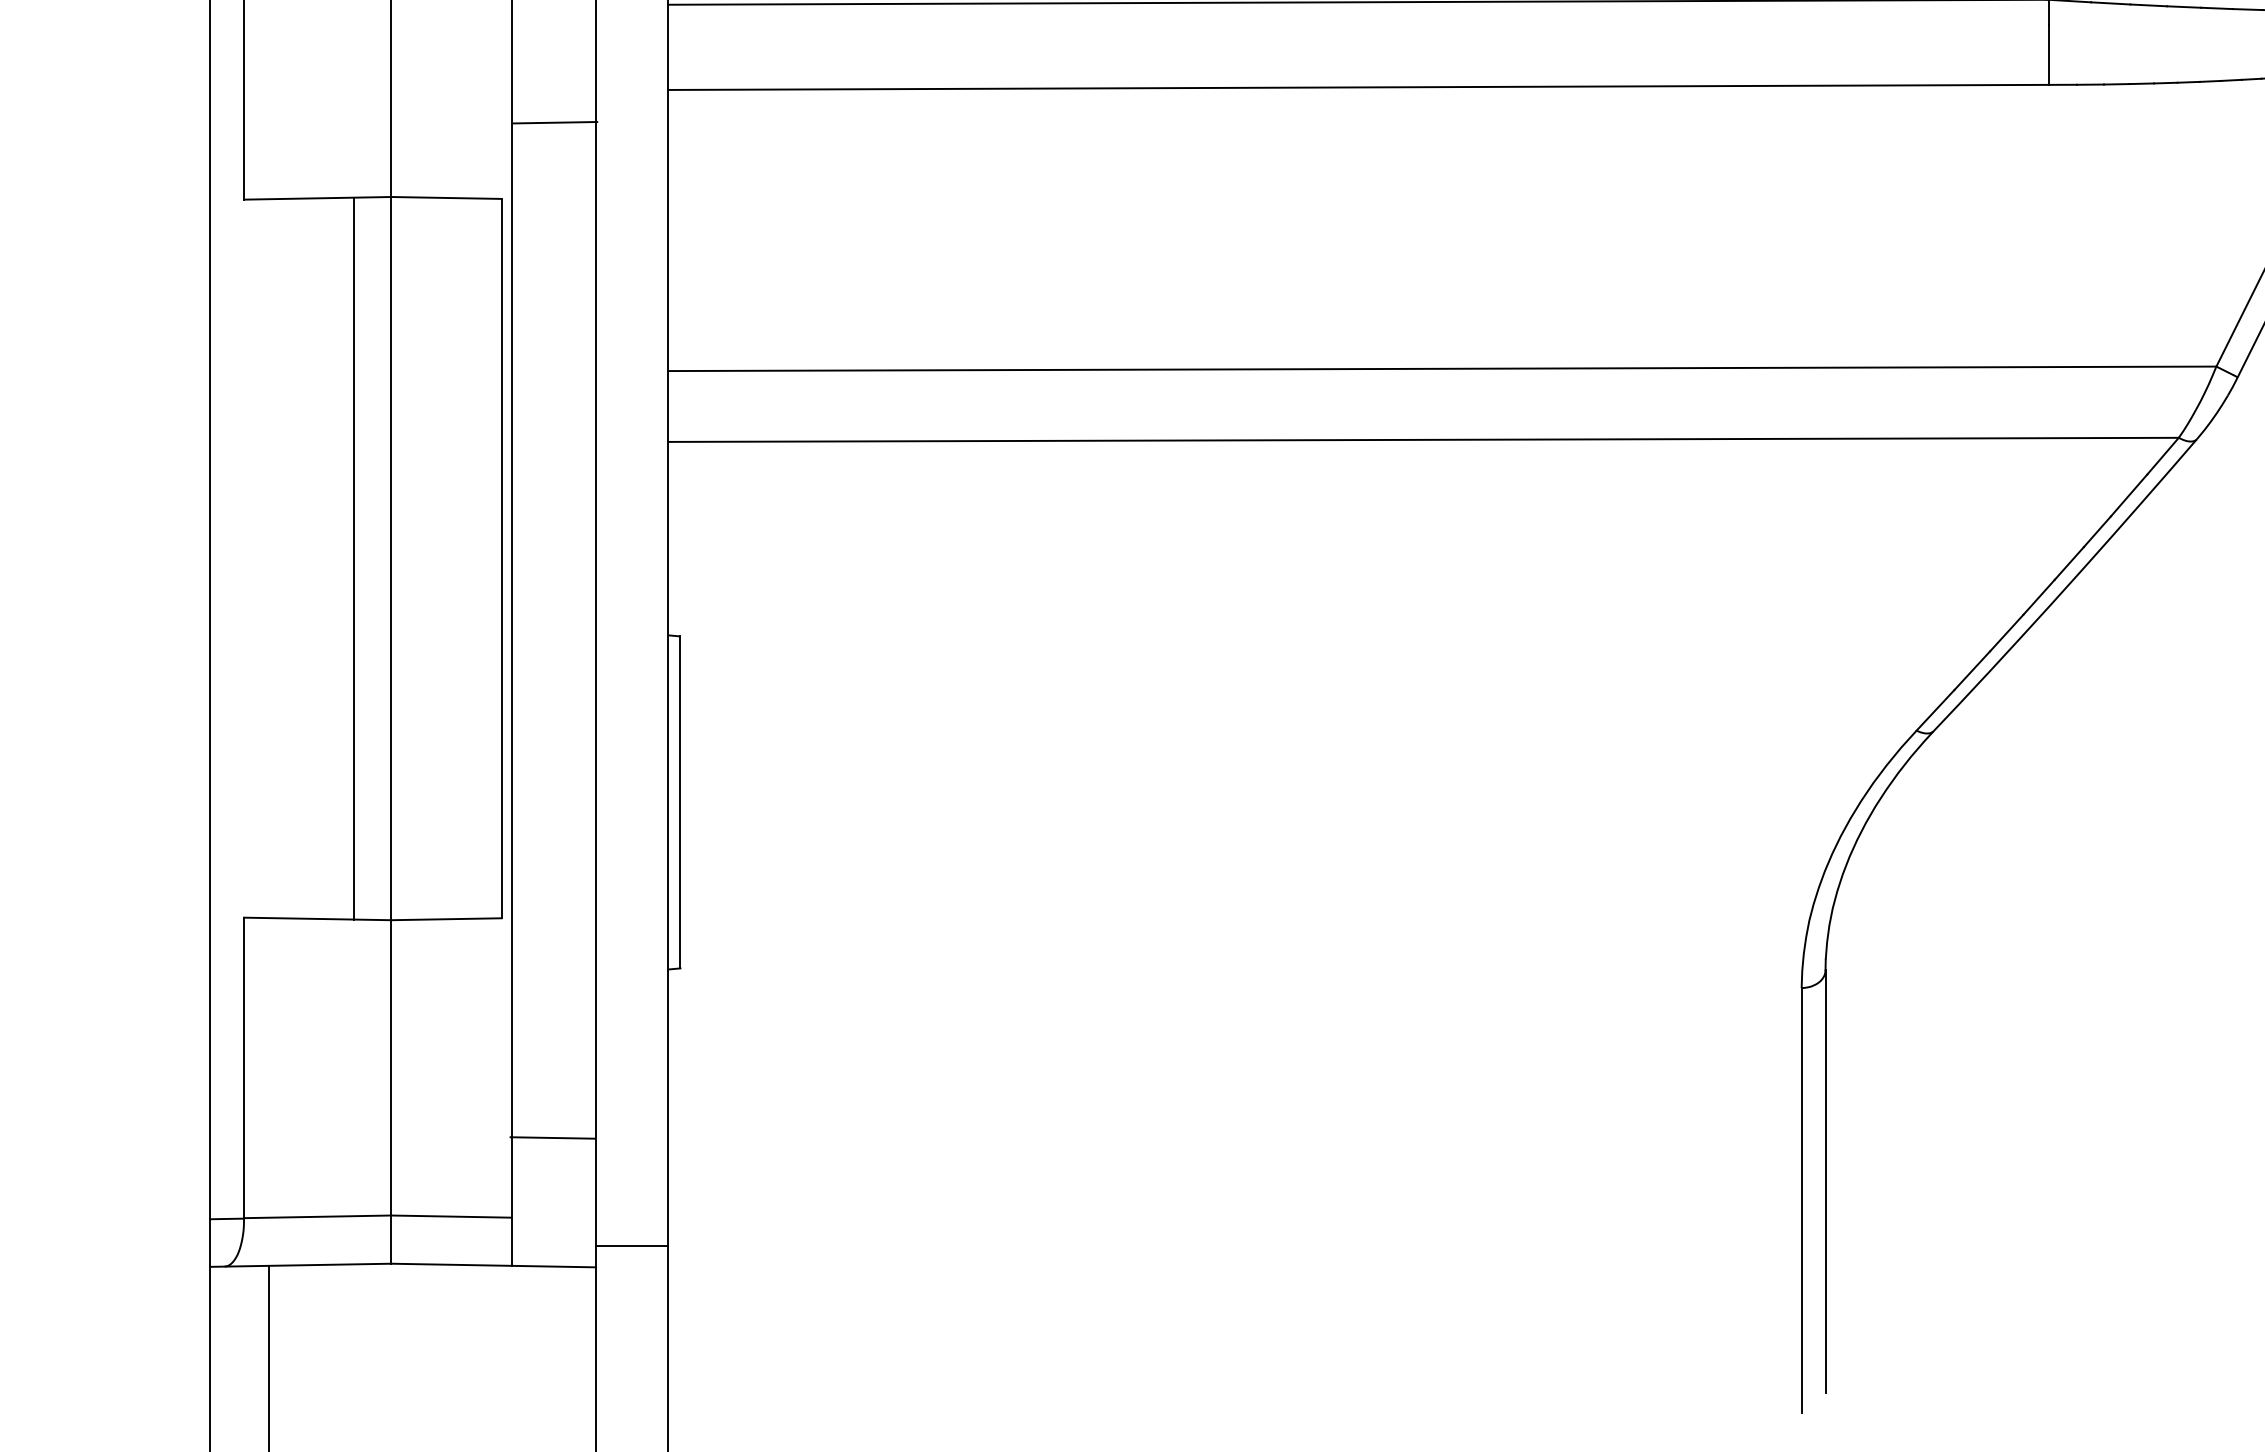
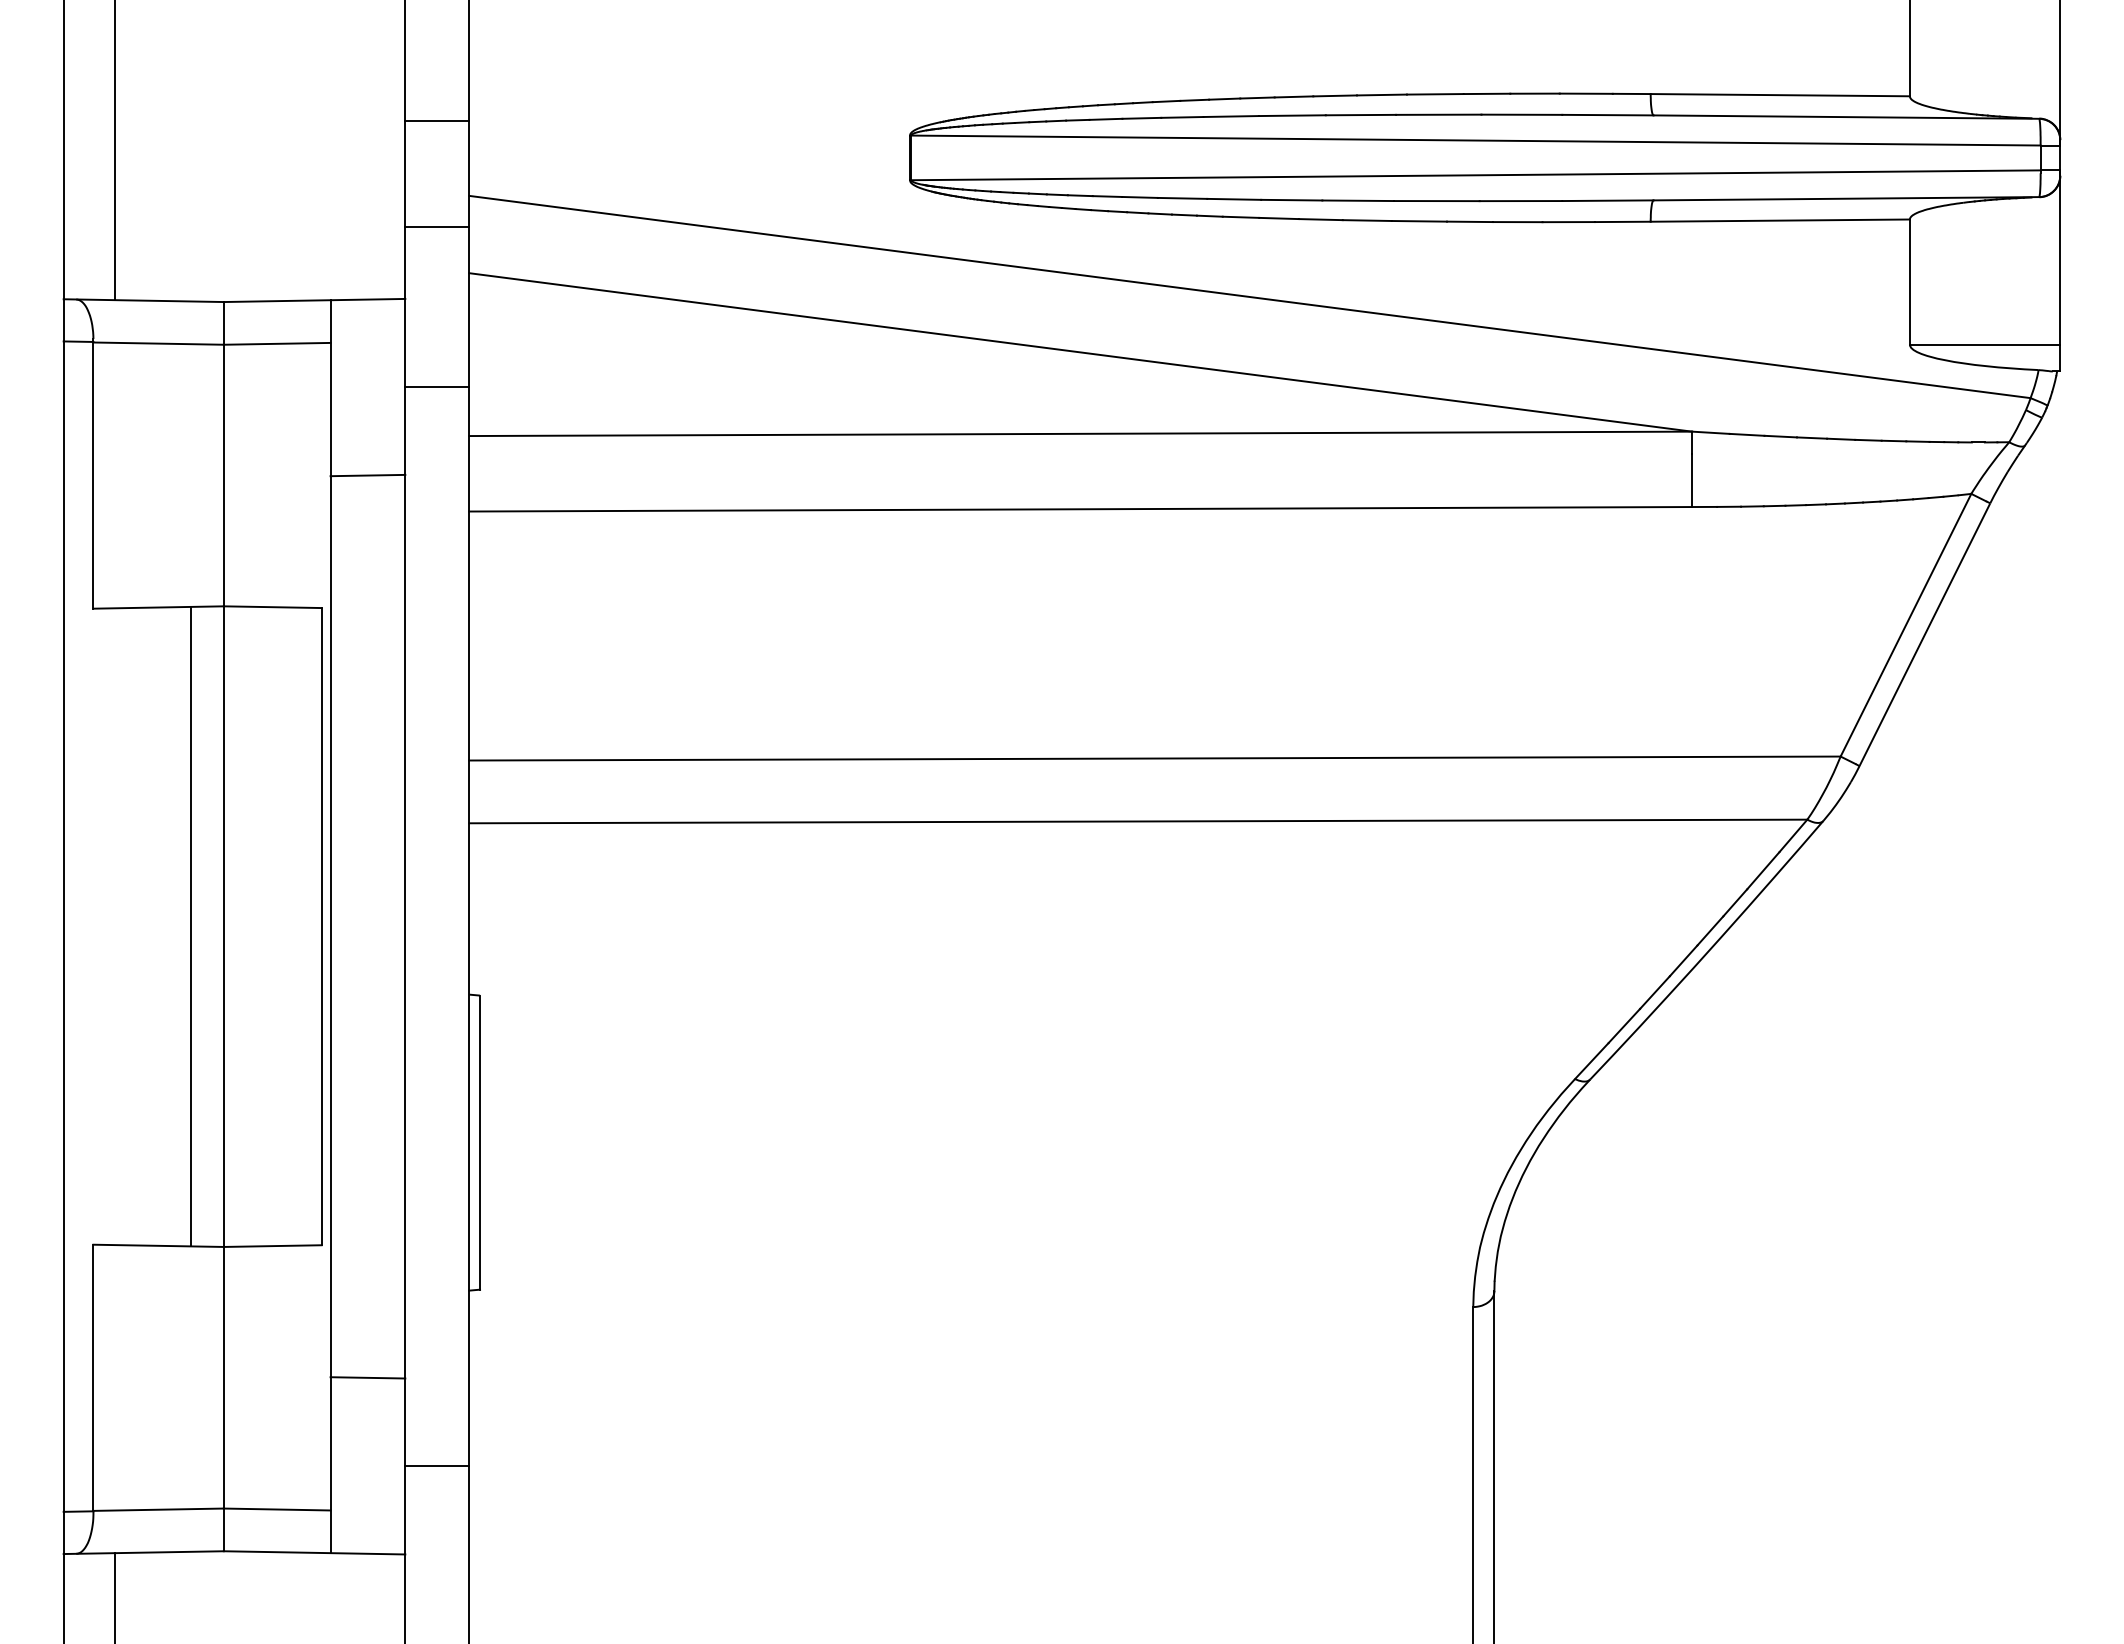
line: (554, 122) -> (367, 475), moved
line: (552, 1137) -> (367, 1377), moved
line: (632, 1245) -> (437, 1465), moved

